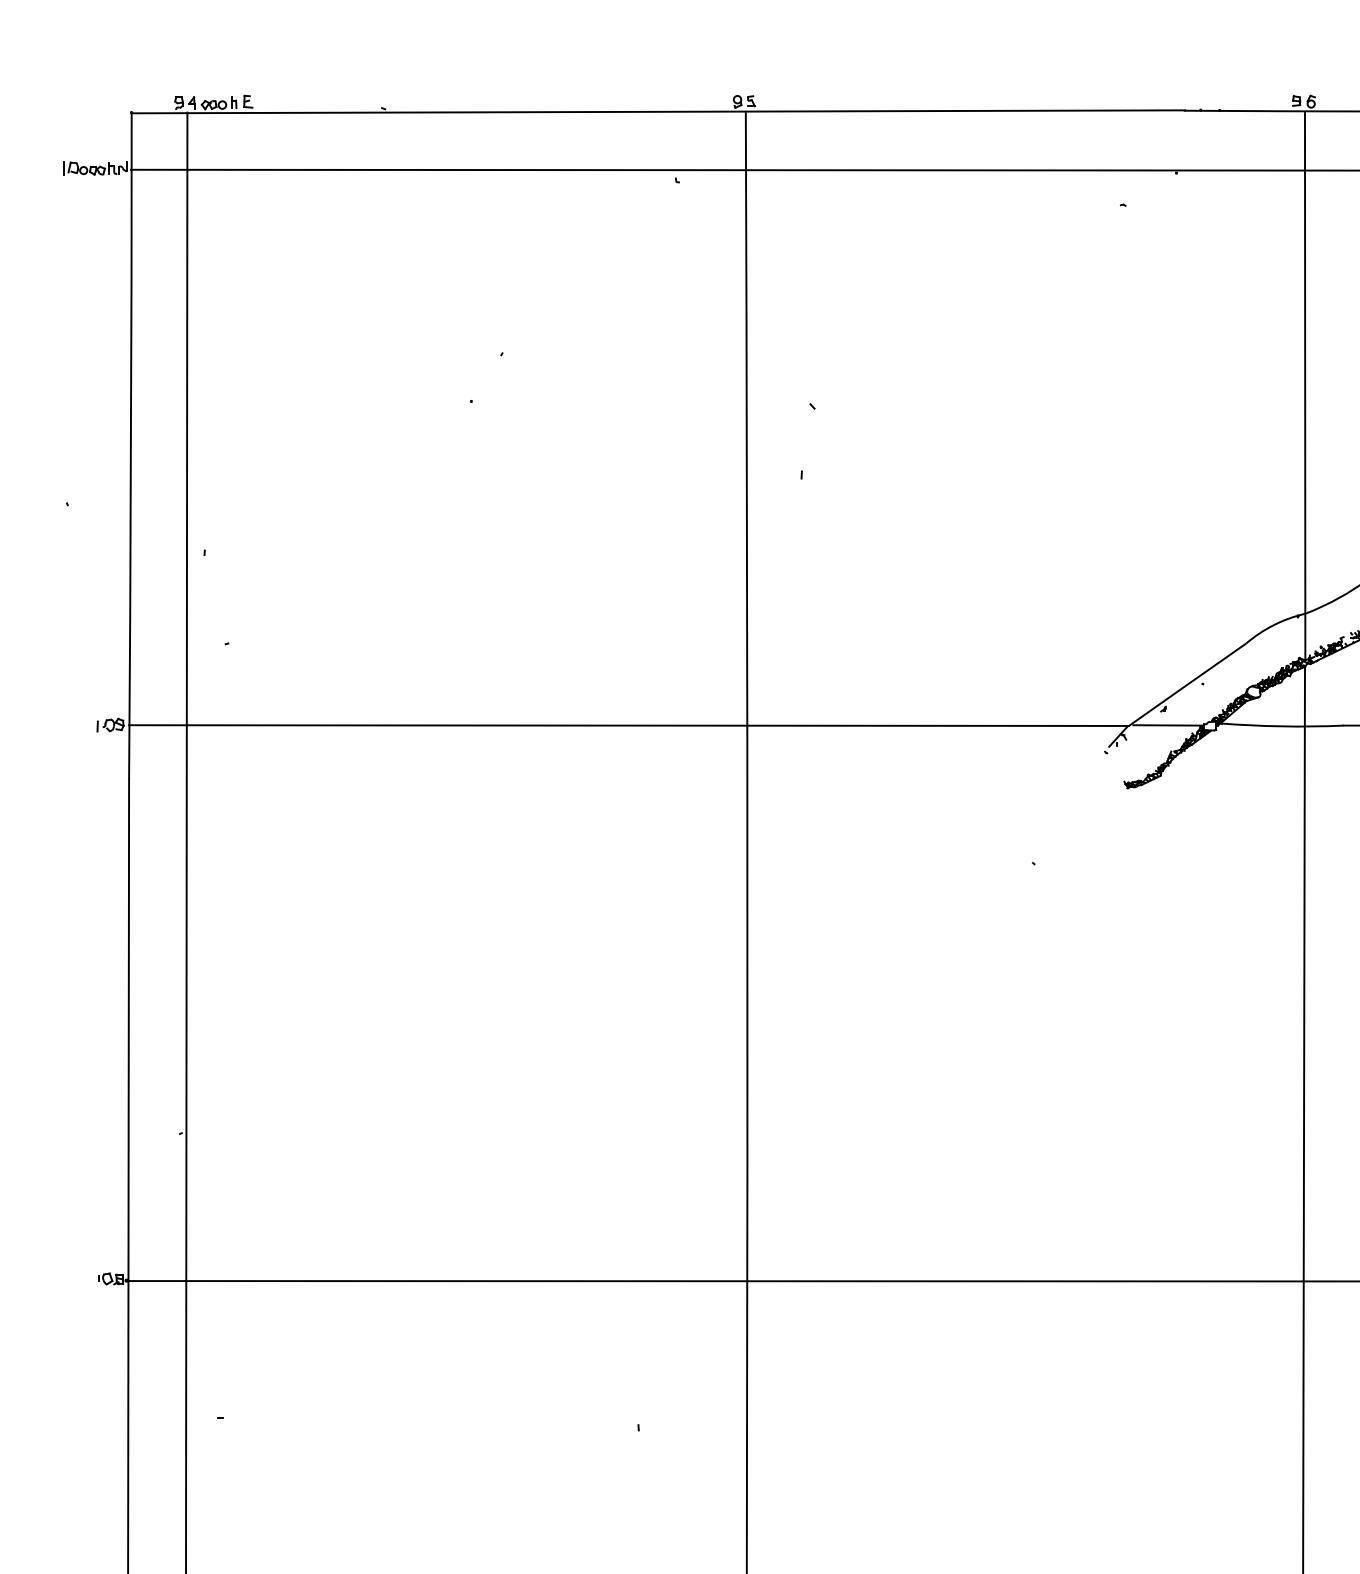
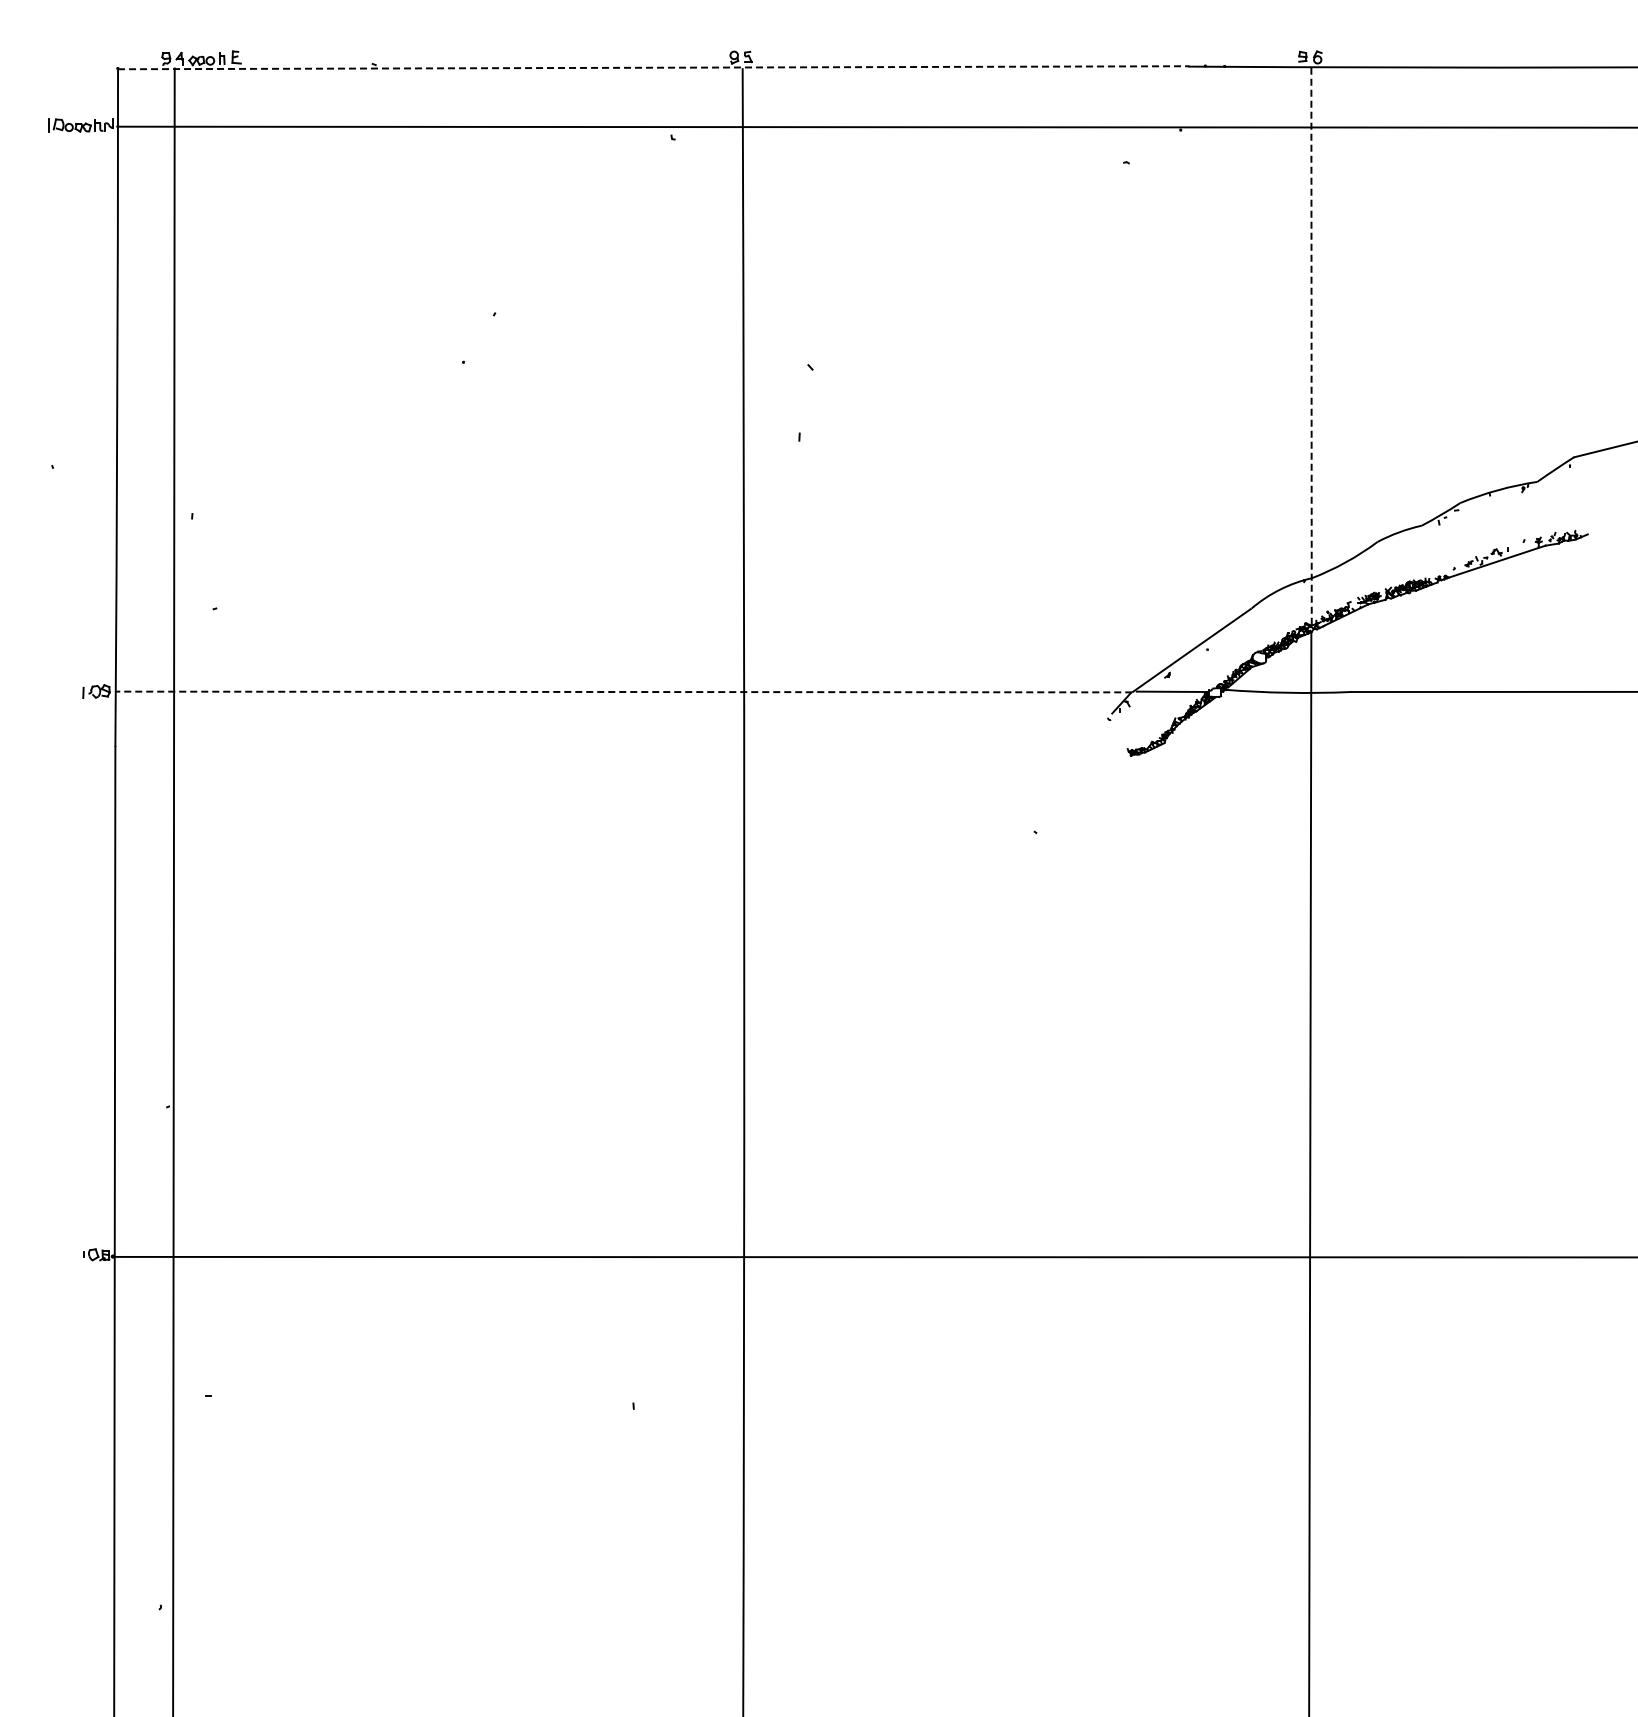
line: (658, 111) -> (653, 67), solid -> dashed
line: (1305, 385) -> (1311, 346), solid -> dashed
line: (628, 726) -> (623, 692), solid -> dashed

